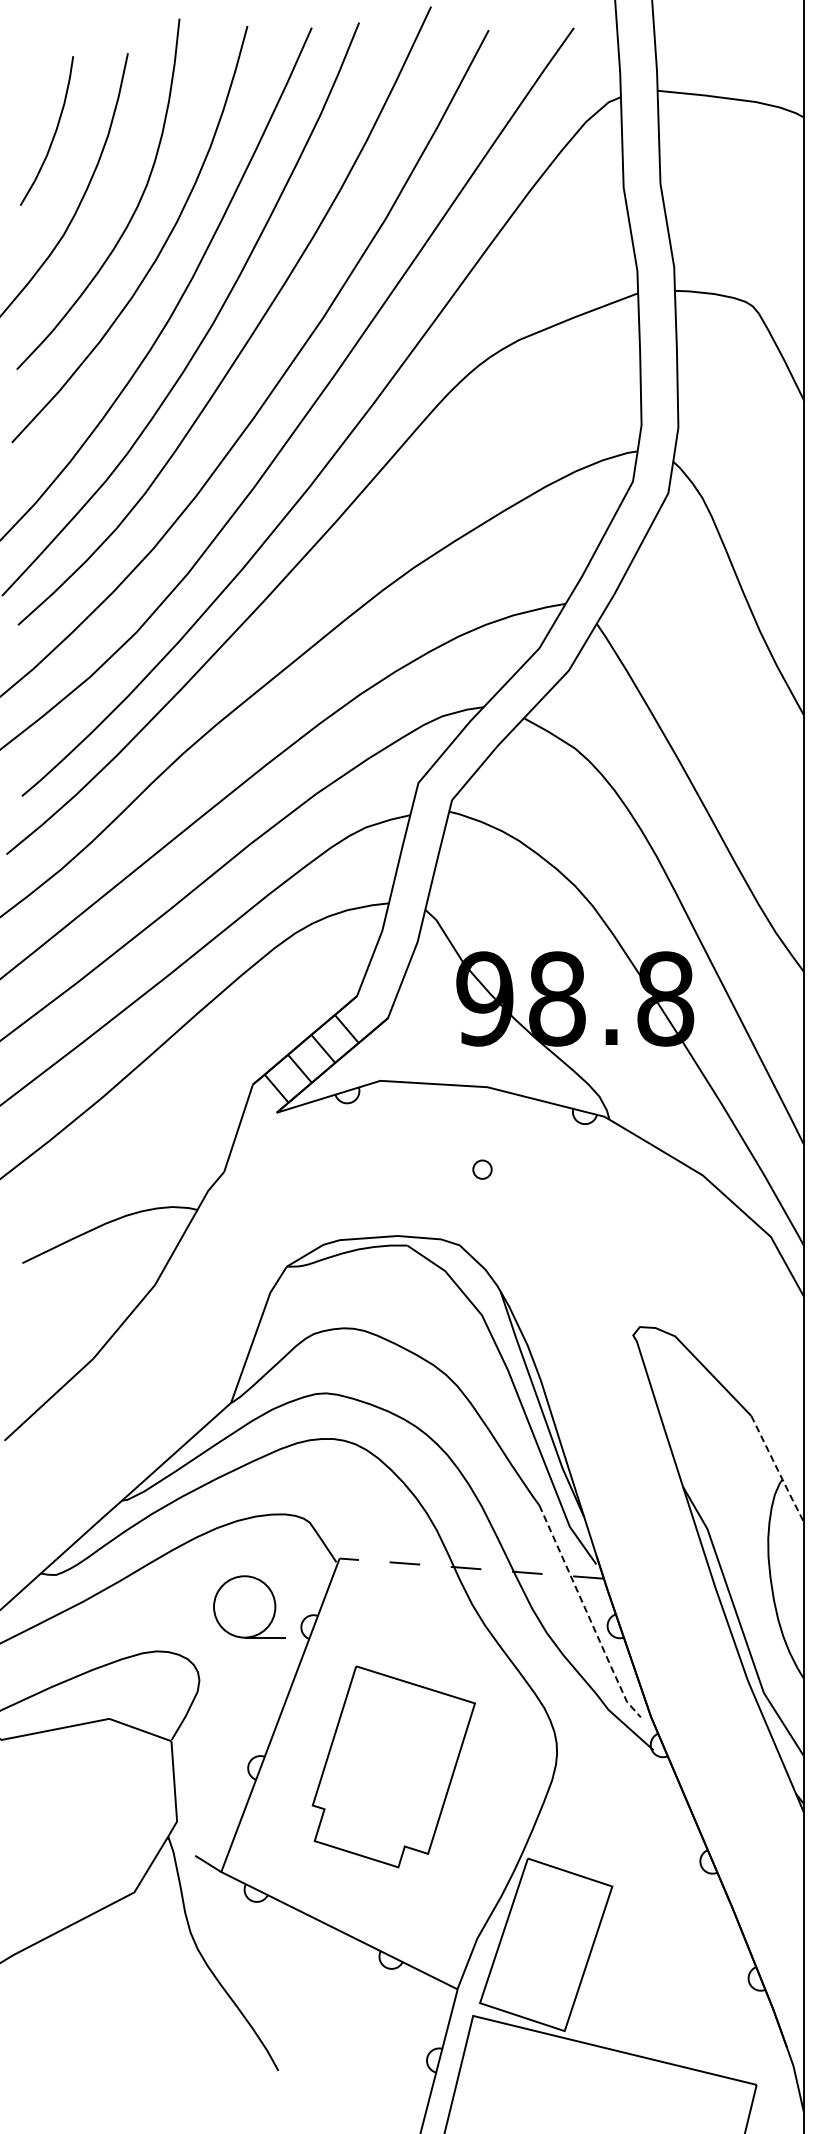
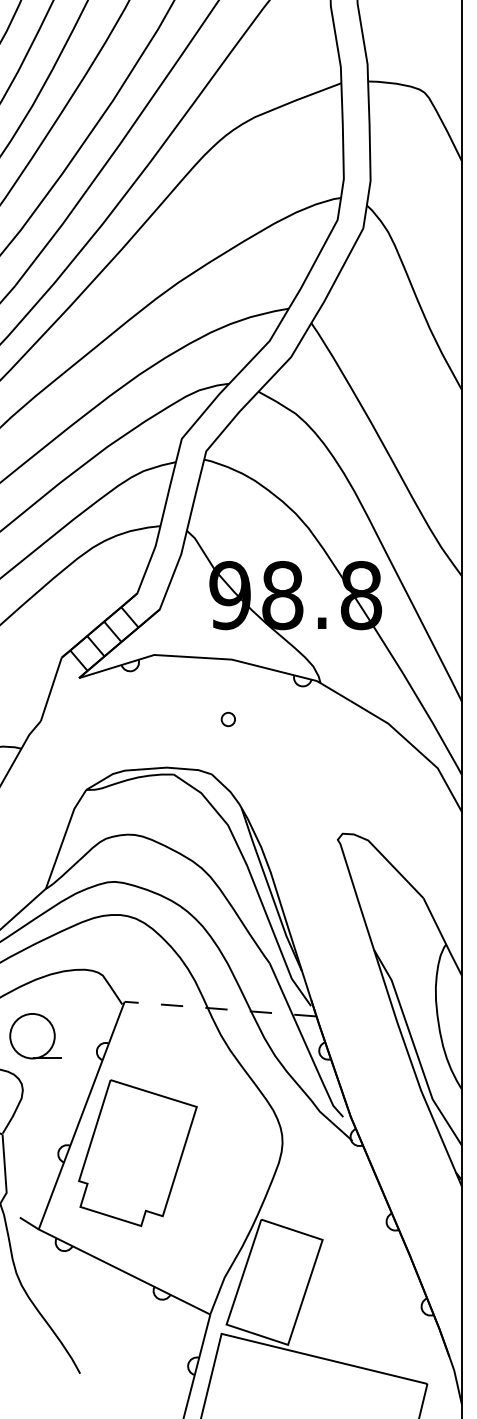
line: (778, 1471) -> (443, 938), dashed -> solid
part: (249, 1606) -> (36, 1035), moved
line: (588, 1614) -> (305, 1042), dashed -> solid
part: (393, 1766) -> (137, 1152), moved

